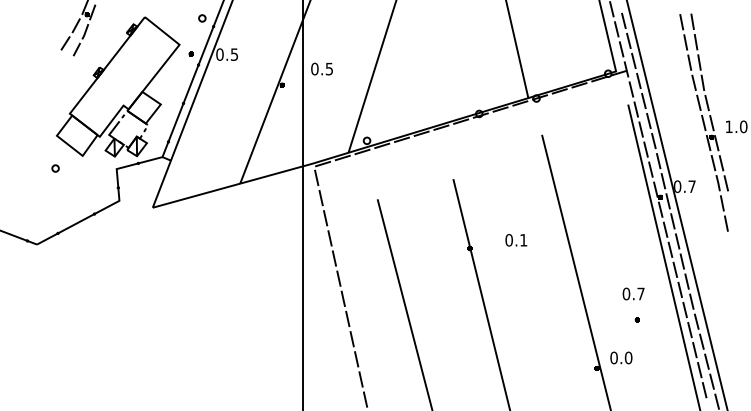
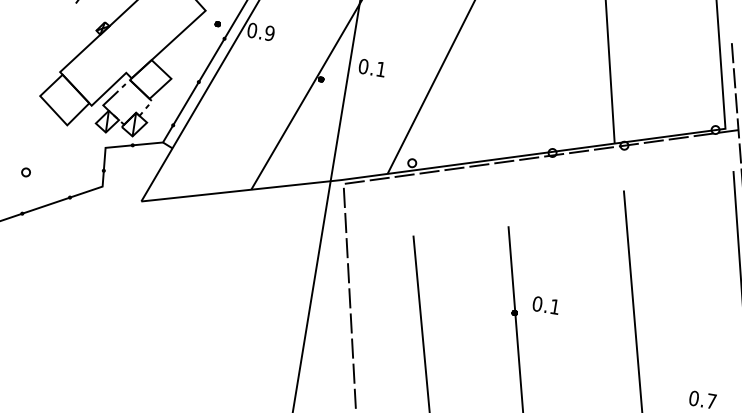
text: (234, 54) -> (269, 33), 0.5 -> 0.9
text: (328, 69) -> (379, 69), 0.5 -> 0.1
part: (55, 168) -> (25, 172), moved
text: (516, 240) -> (546, 305), moved

